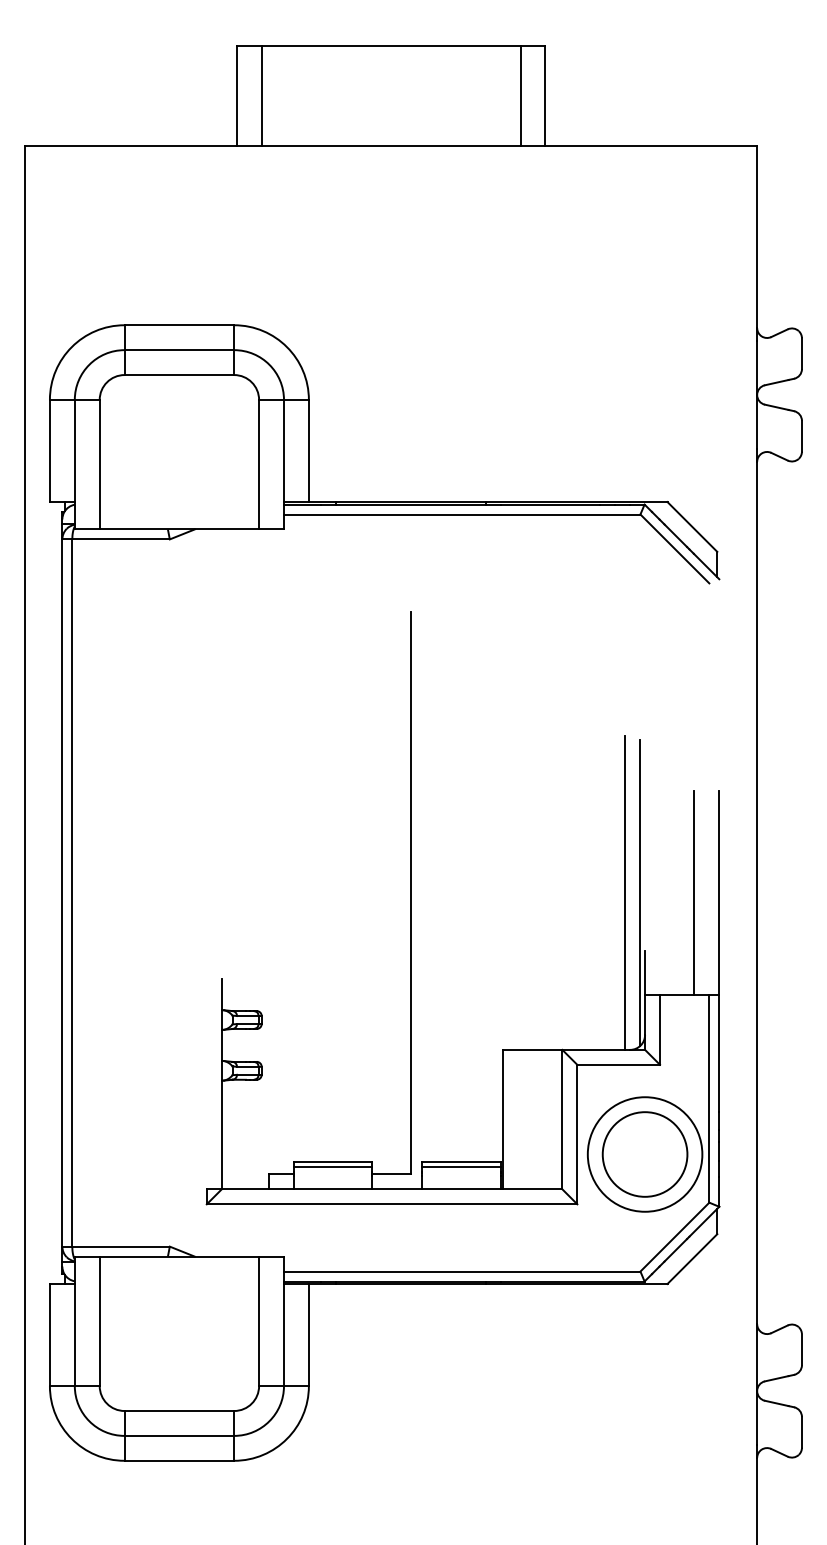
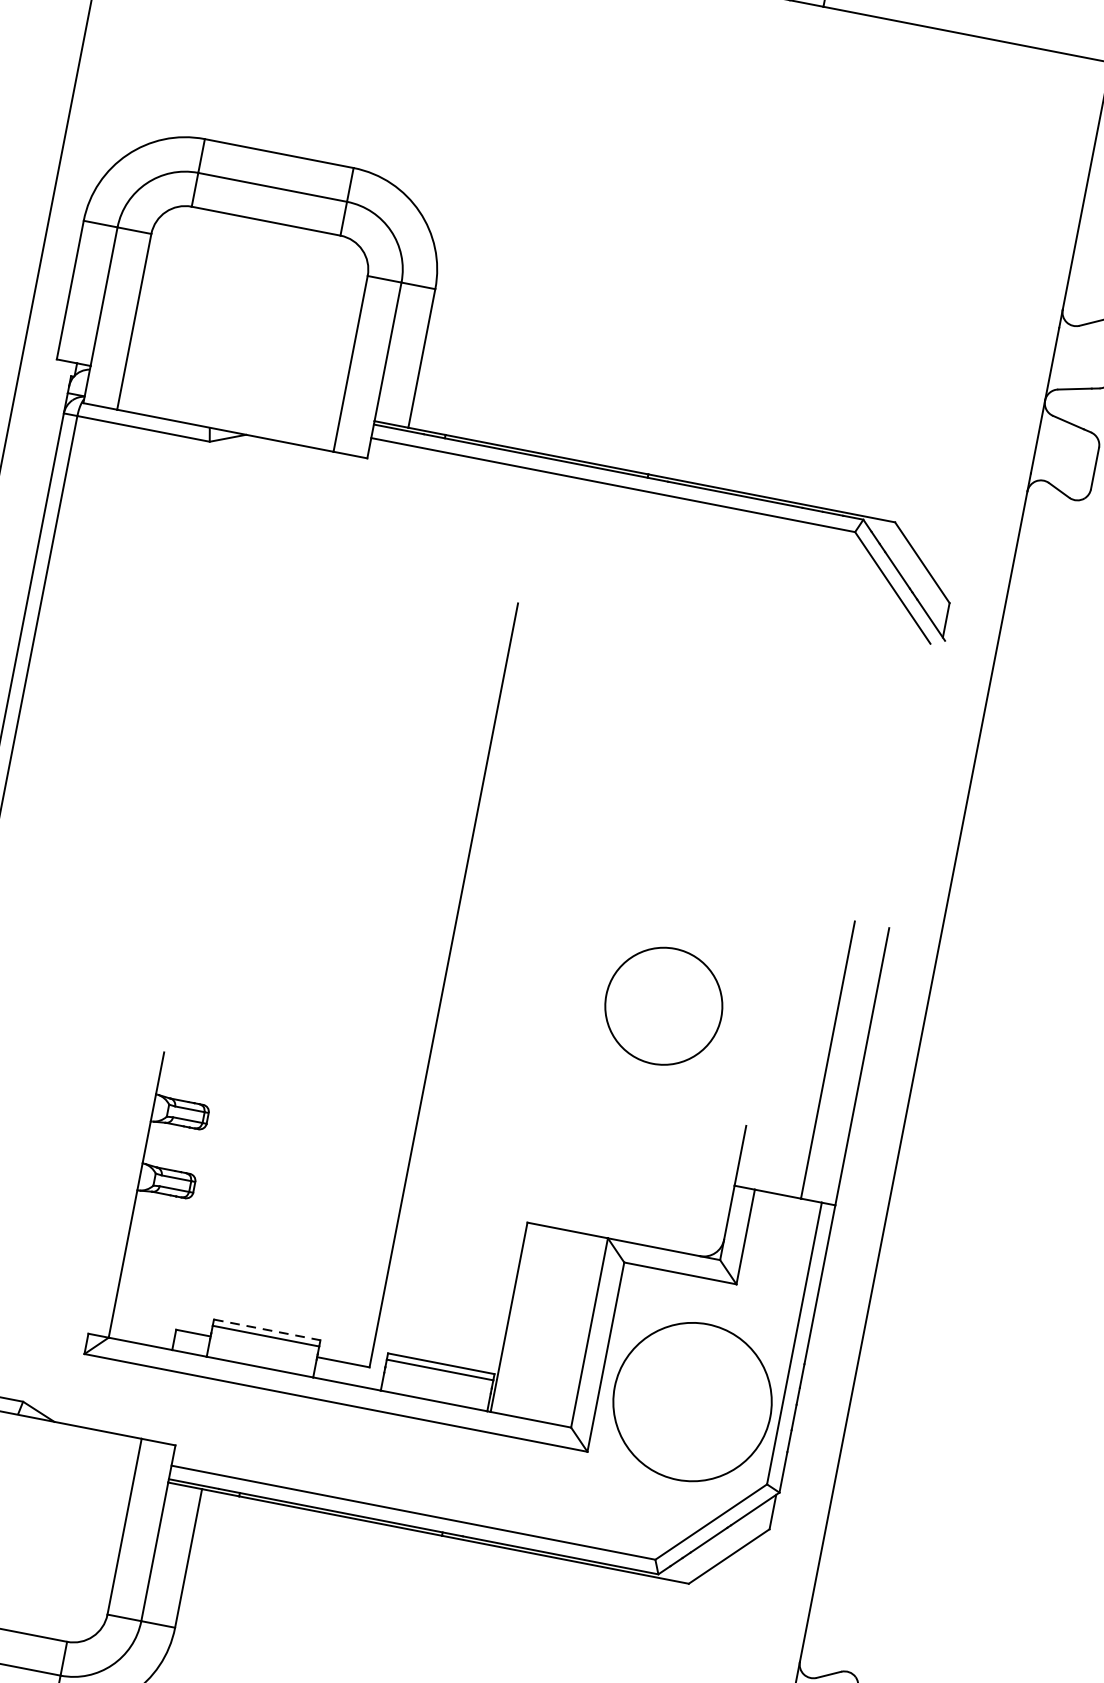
line: (625, 892) -> (735, 1041), removed
line: (640, 892) -> (755, 1045), removed
circle: (644, 1154) -> (663, 1006), moved
line: (333, 1161) -> (267, 1329), solid -> dashed

